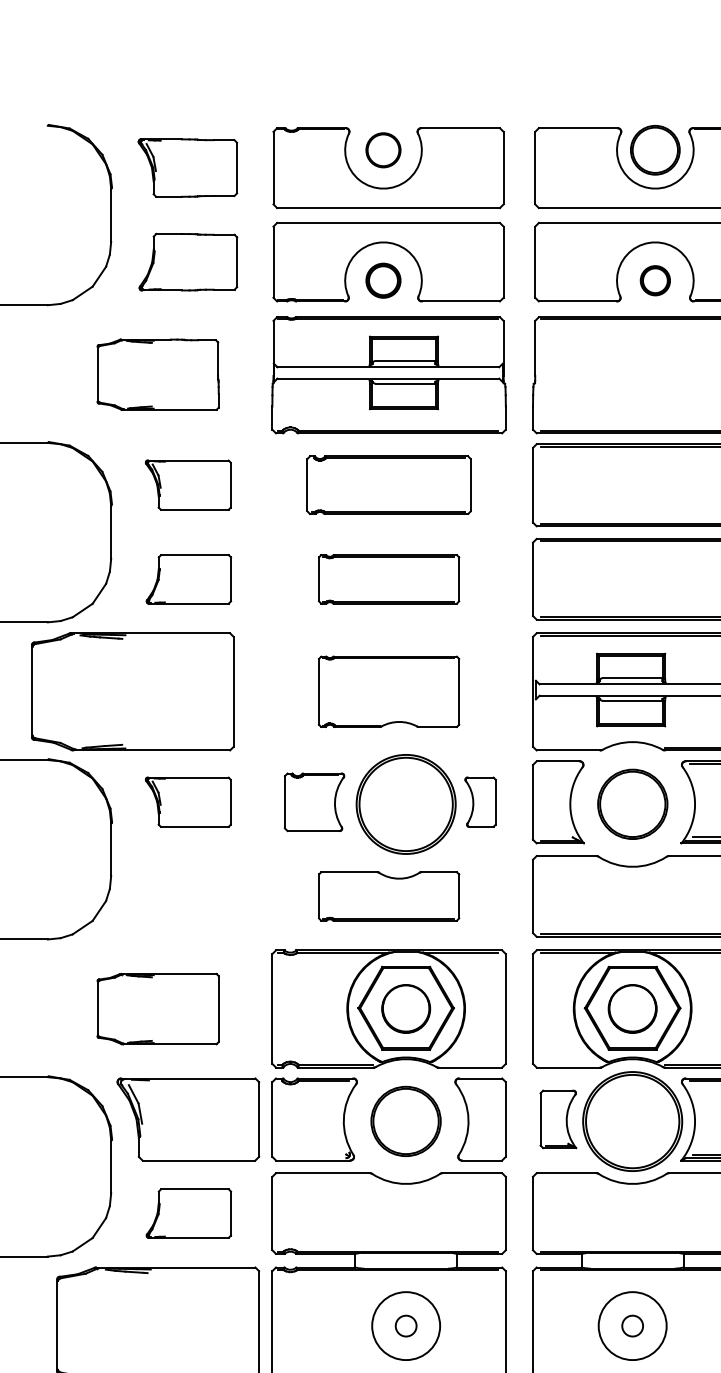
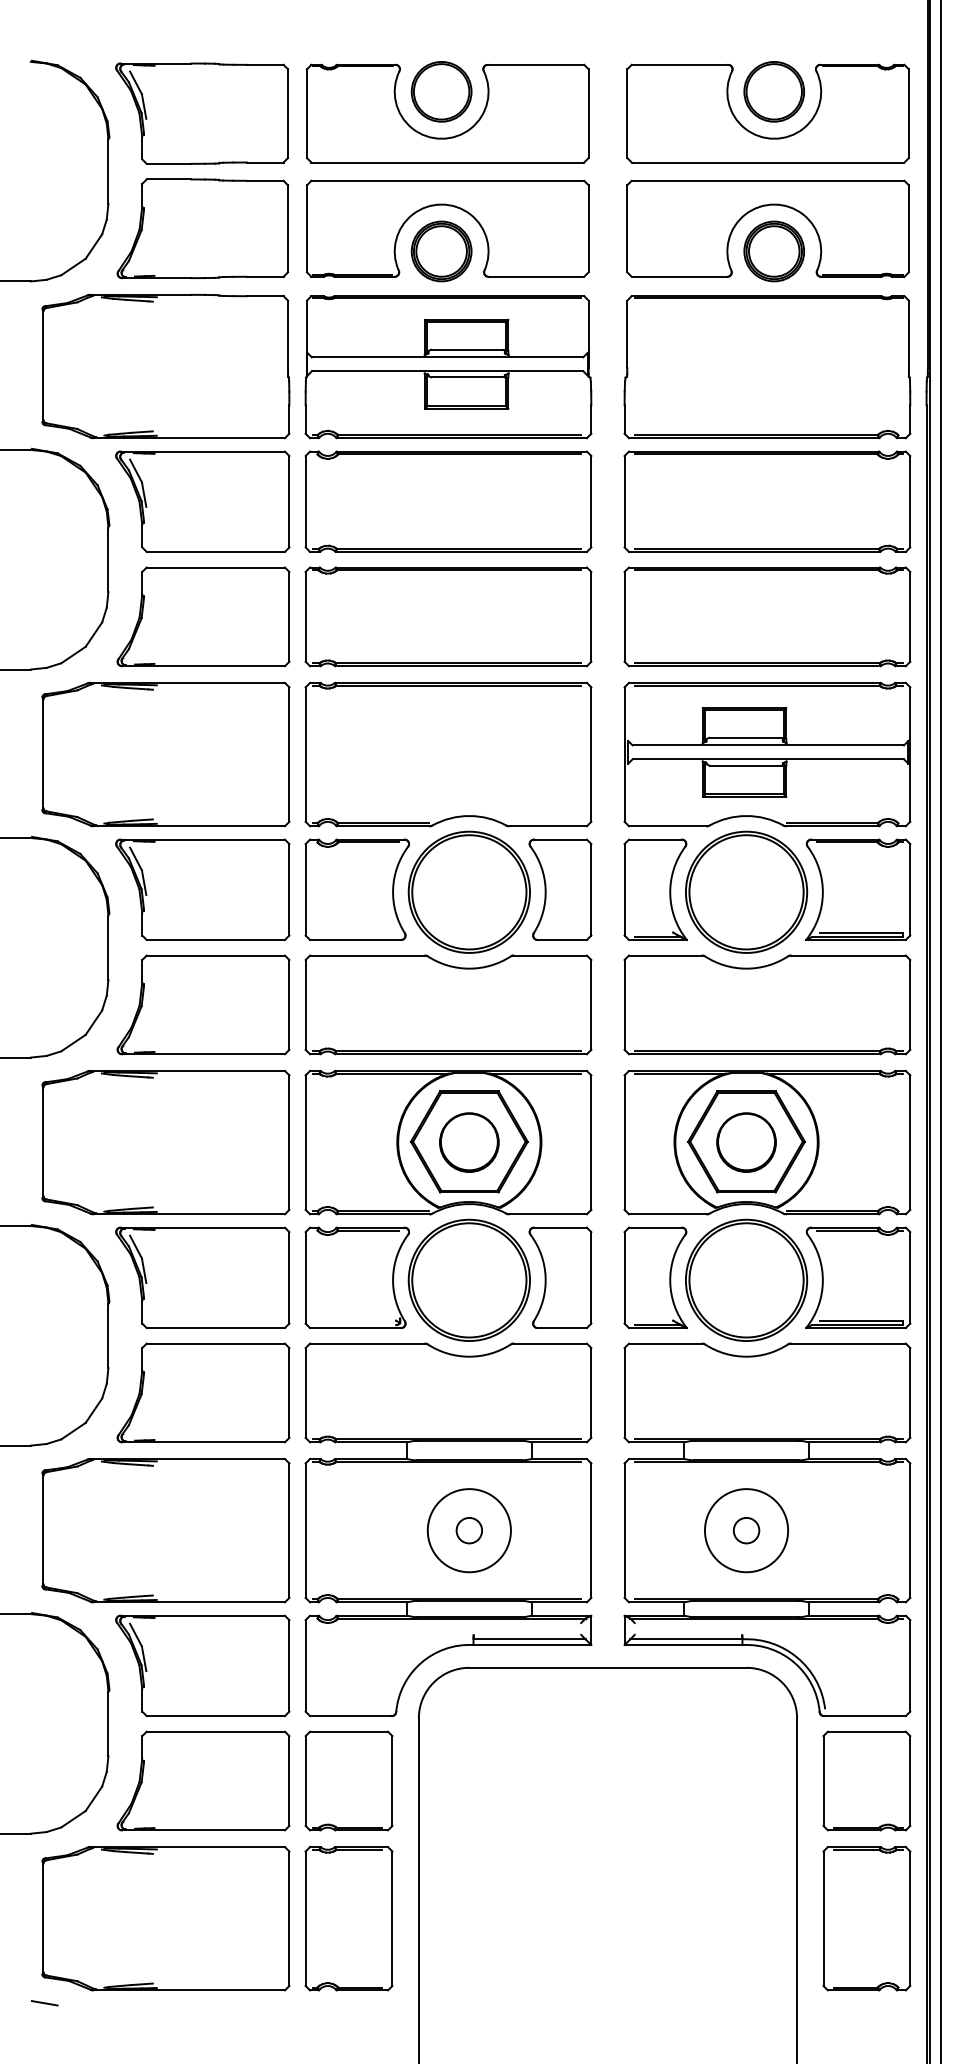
part: (383, 150) -> (441, 91), size x1.43
part: (188, 167) -> (202, 113), size x1.43
part: (188, 261) -> (202, 228), size x1.43
part: (383, 280) -> (441, 251), size x1.43
part: (655, 280) -> (774, 251), size x1.67
part: (157, 374) -> (165, 366), size x1.67
part: (188, 485) -> (202, 501), size x1.67
part: (389, 485) -> (448, 501), size x1.43
part: (188, 579) -> (203, 616), size x1.67
part: (389, 579) -> (448, 616), size x1.67
part: (132, 691) -> (165, 754), moved
part: (389, 691) -> (448, 754), size x1.67
part: (188, 802) -> (202, 889), size x1.67
part: (313, 802) -> (356, 889), size x1.43
part: (480, 802) -> (560, 889), size x1.67
part: (632, 803) -> (746, 891), size x1.43
part: (188, 896) -> (203, 1004), added
part: (389, 896) -> (448, 1004), size x1.67
part: (157, 1008) -> (165, 1142), size x1.67
part: (558, 1119) -> (655, 1277), size x1.43
part: (405, 1120) -> (468, 1279), size x1.43
part: (188, 1213) -> (203, 1392), size x1.67

